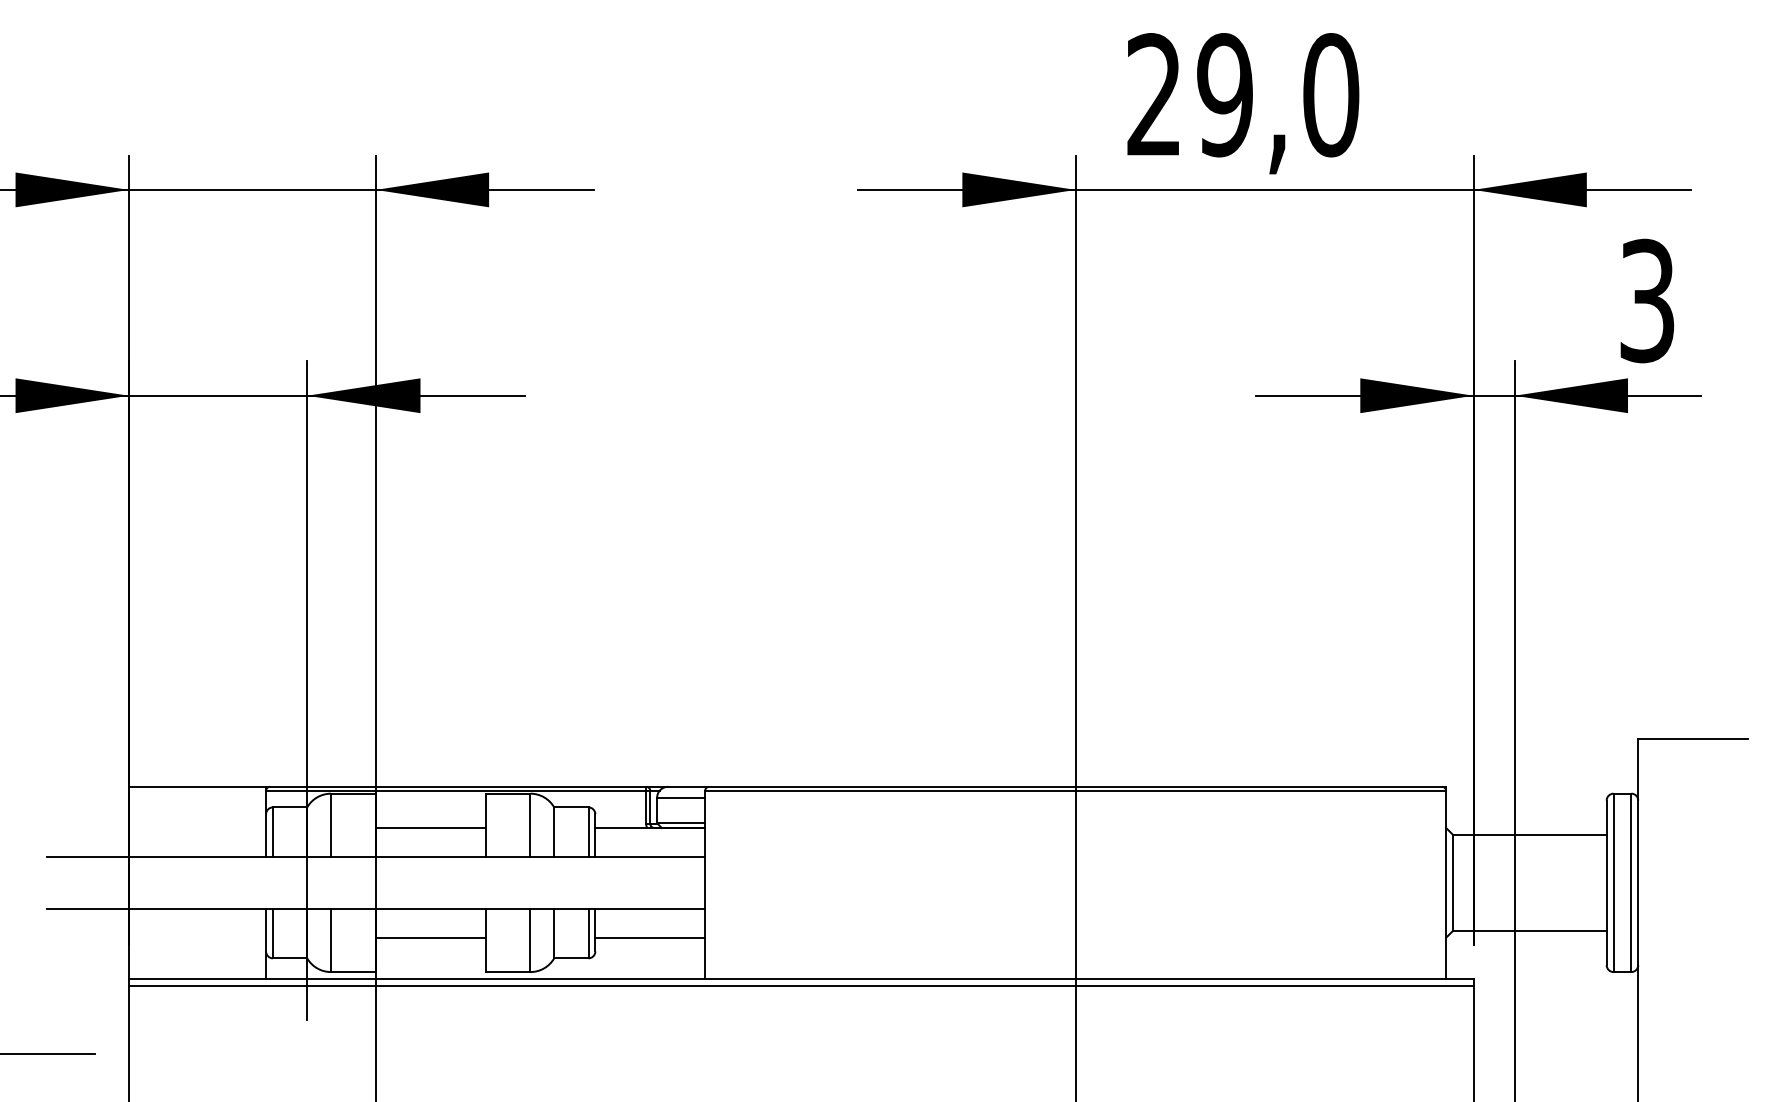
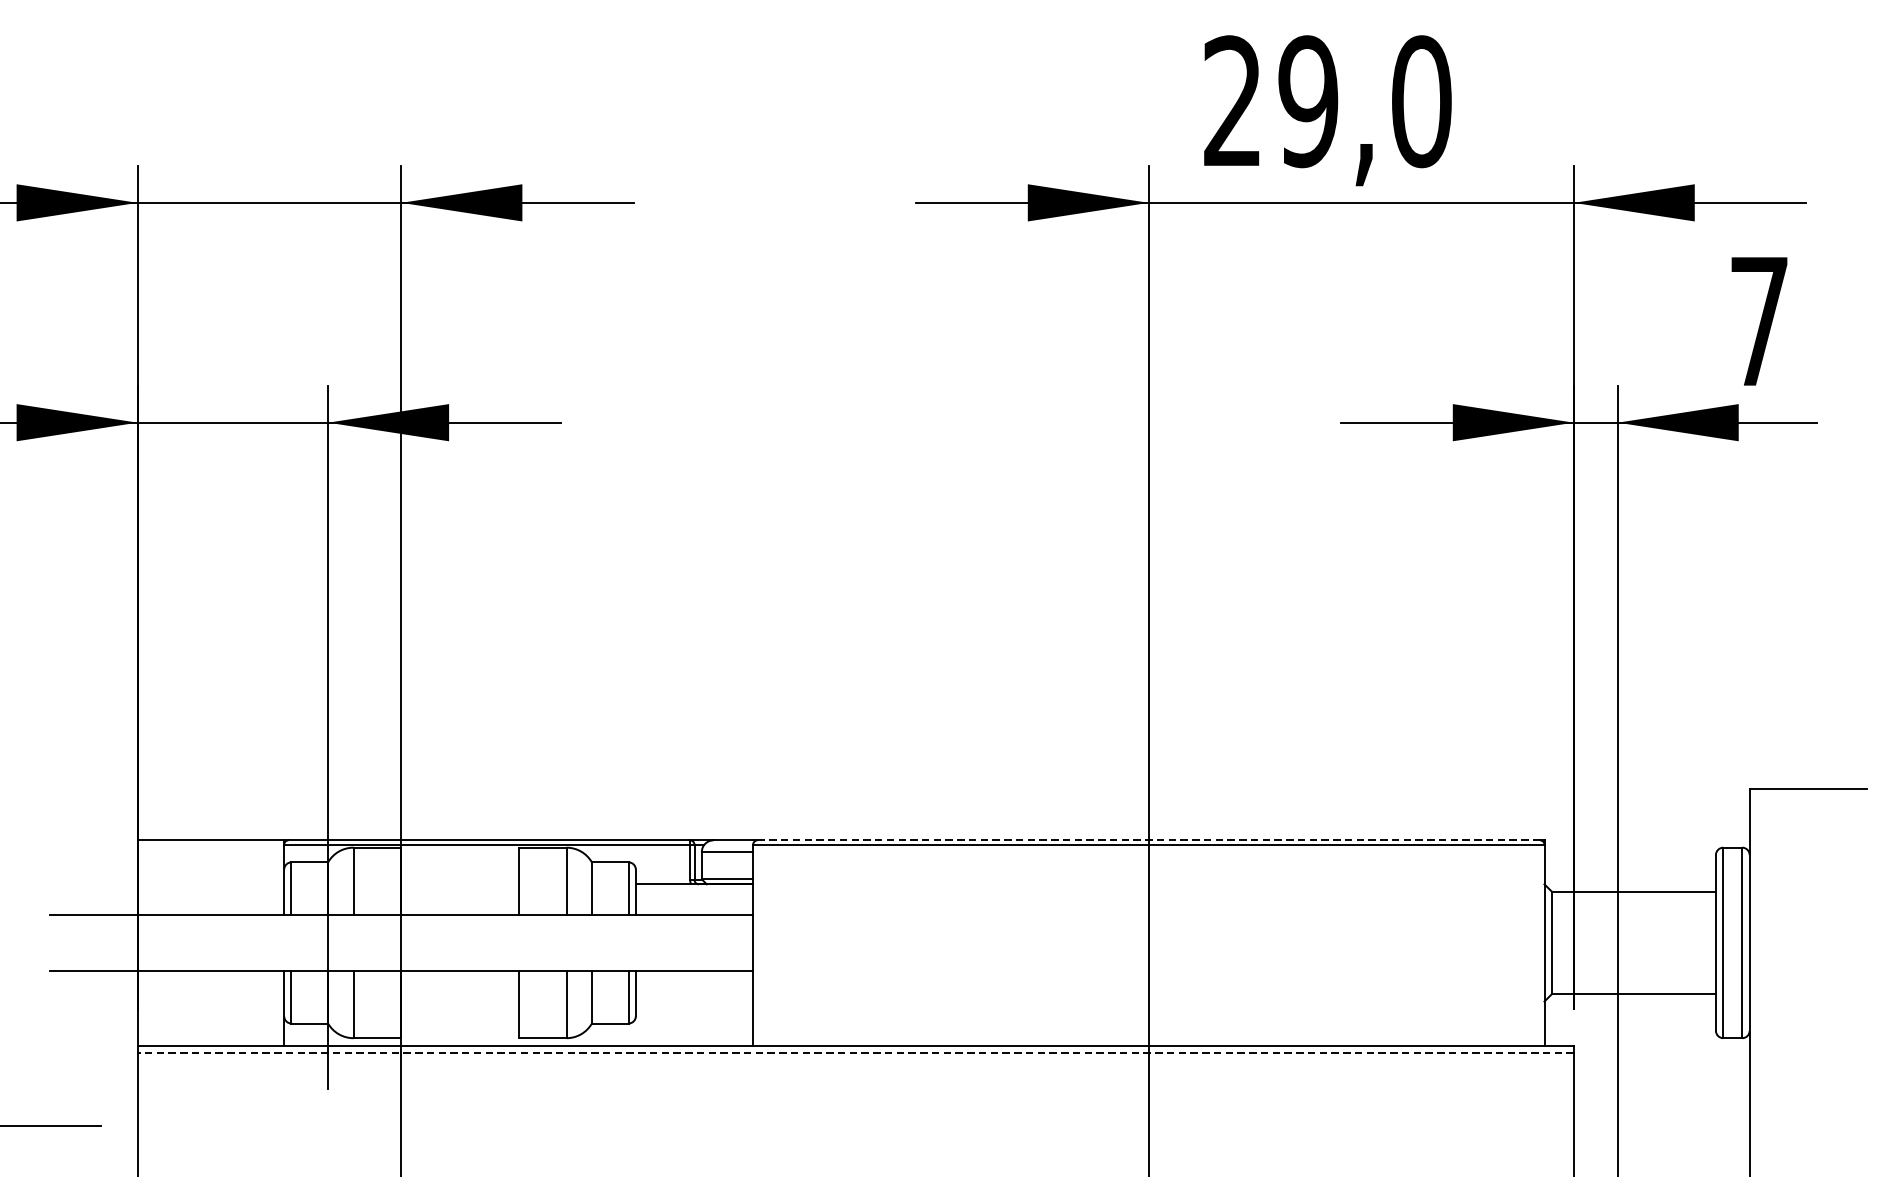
text: (1647, 300) -> (1759, 320), 3 -> 7
line: (1076, 786) -> (1149, 840), solid -> dashed
line: (430, 827) -> (459, 883), removed
line: (430, 937) -> (459, 1001), removed
line: (650, 937) -> (694, 1001), removed
line: (800, 985) -> (854, 1052), solid -> dashed

